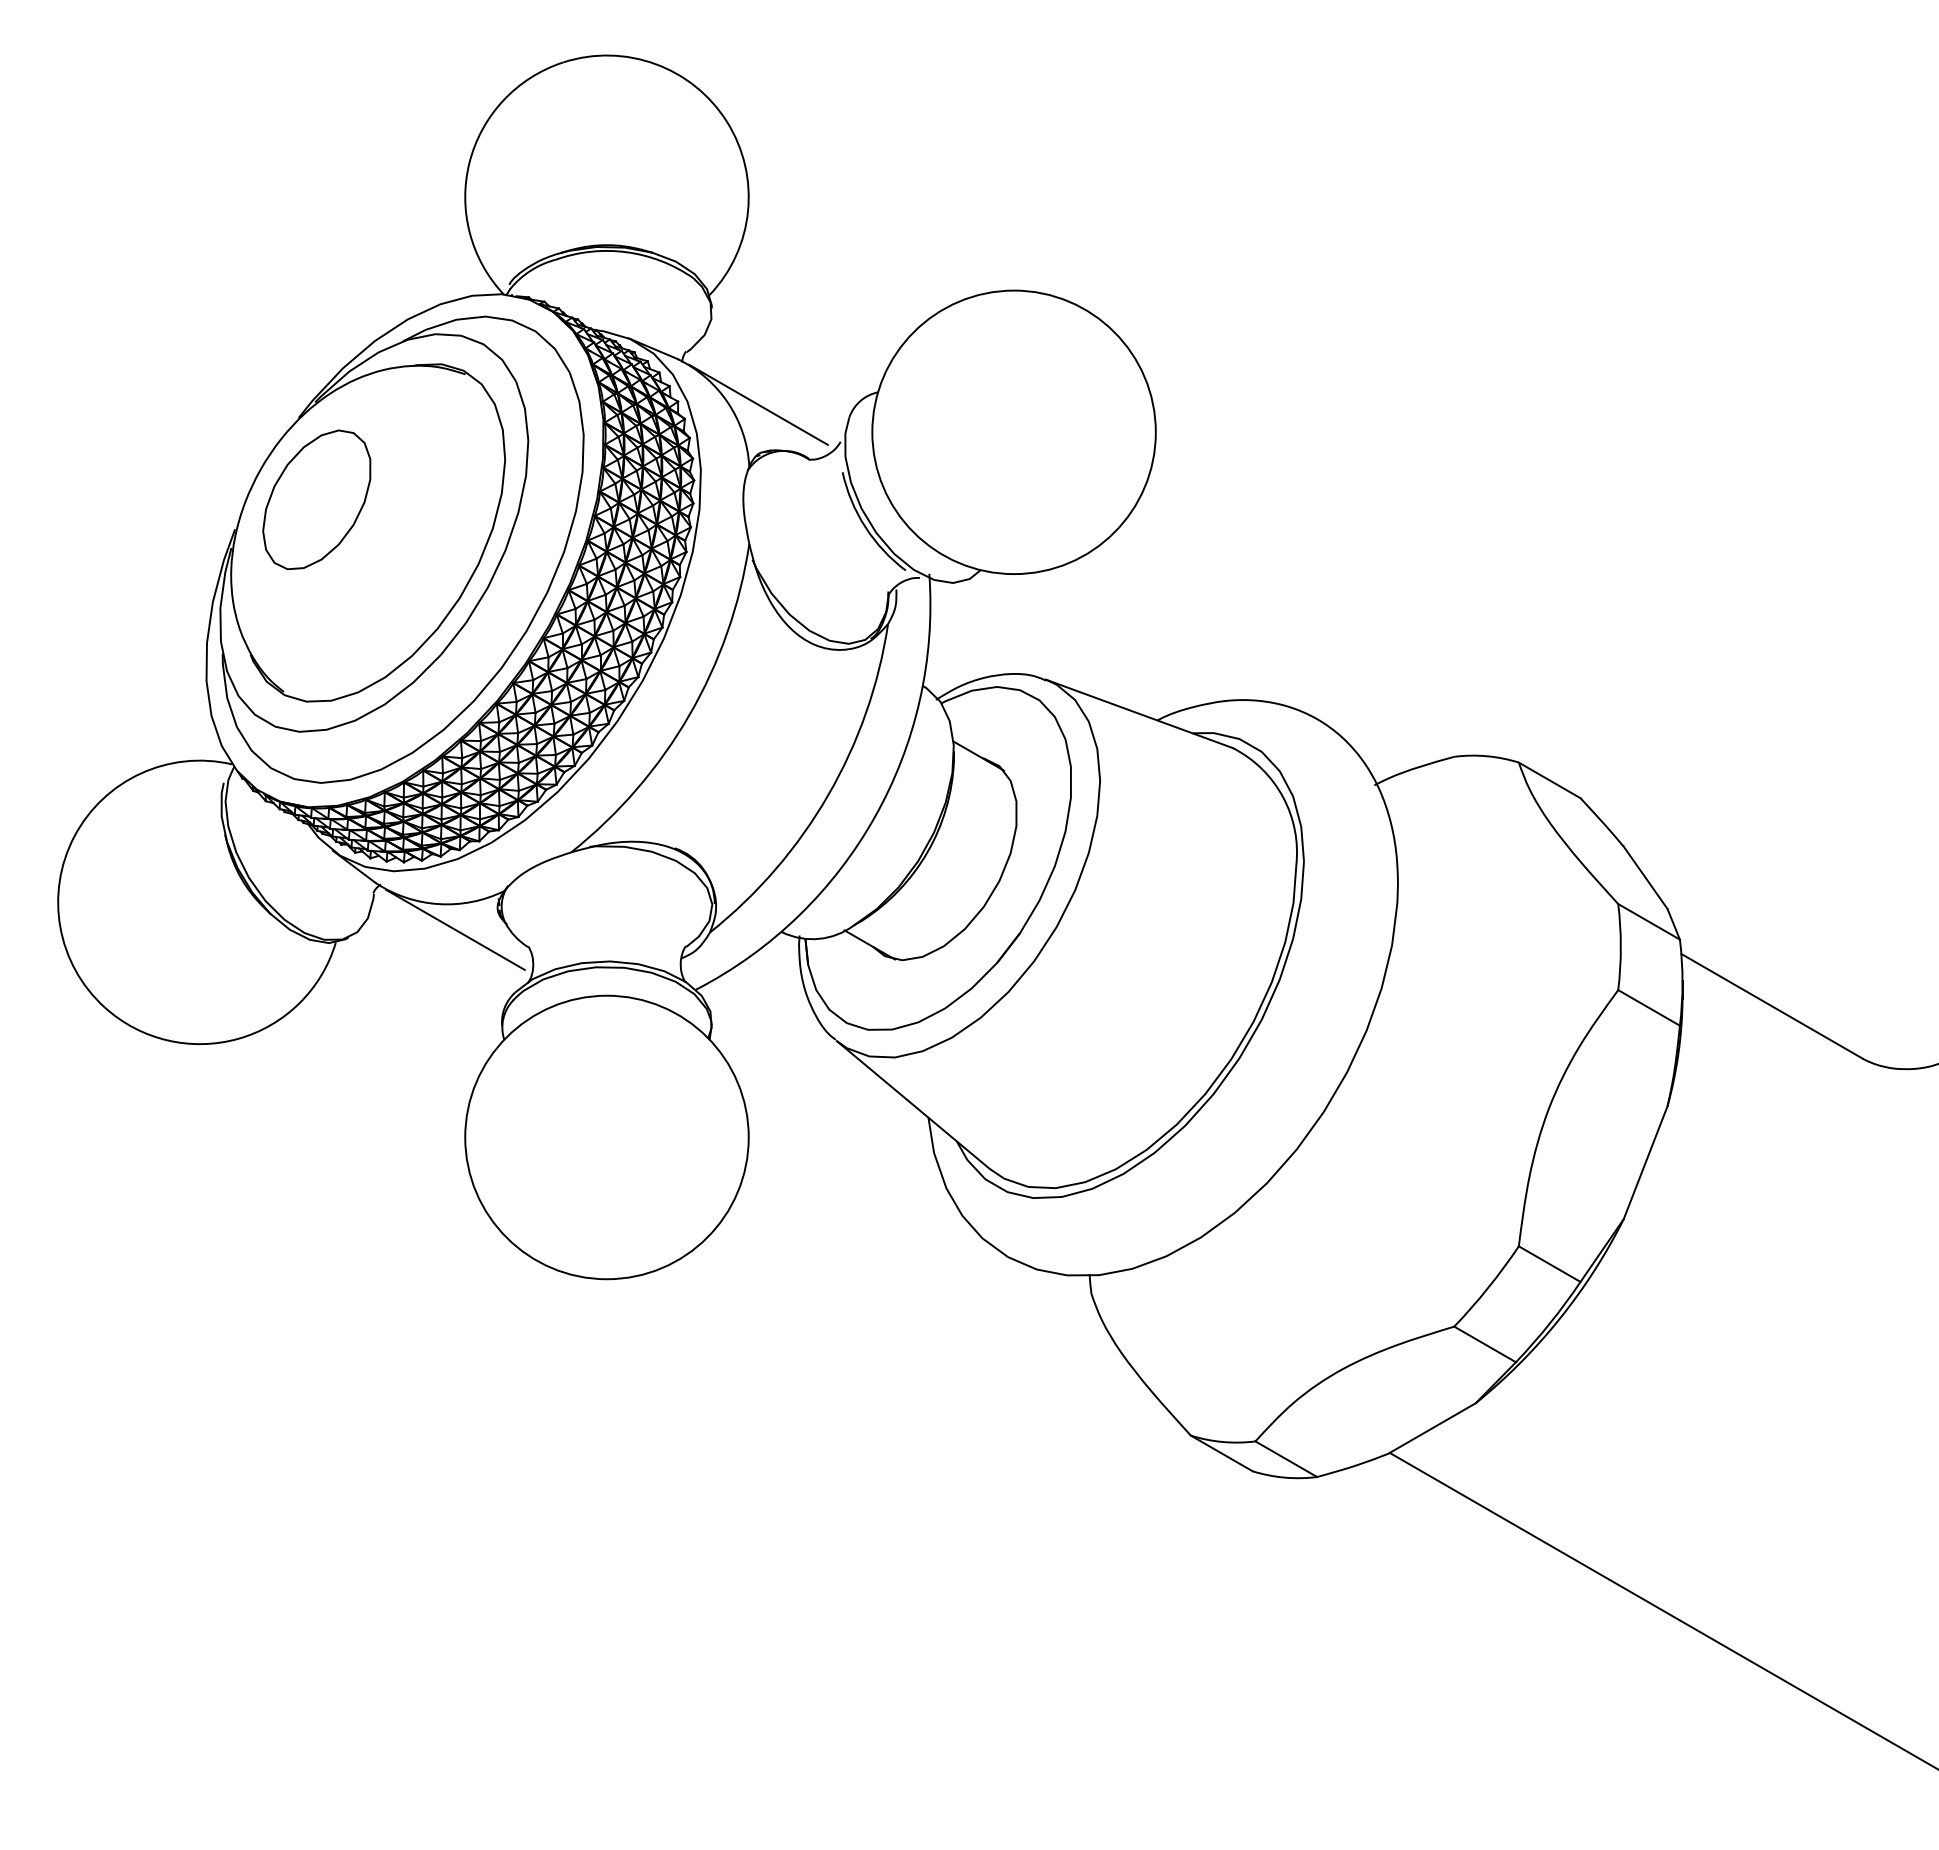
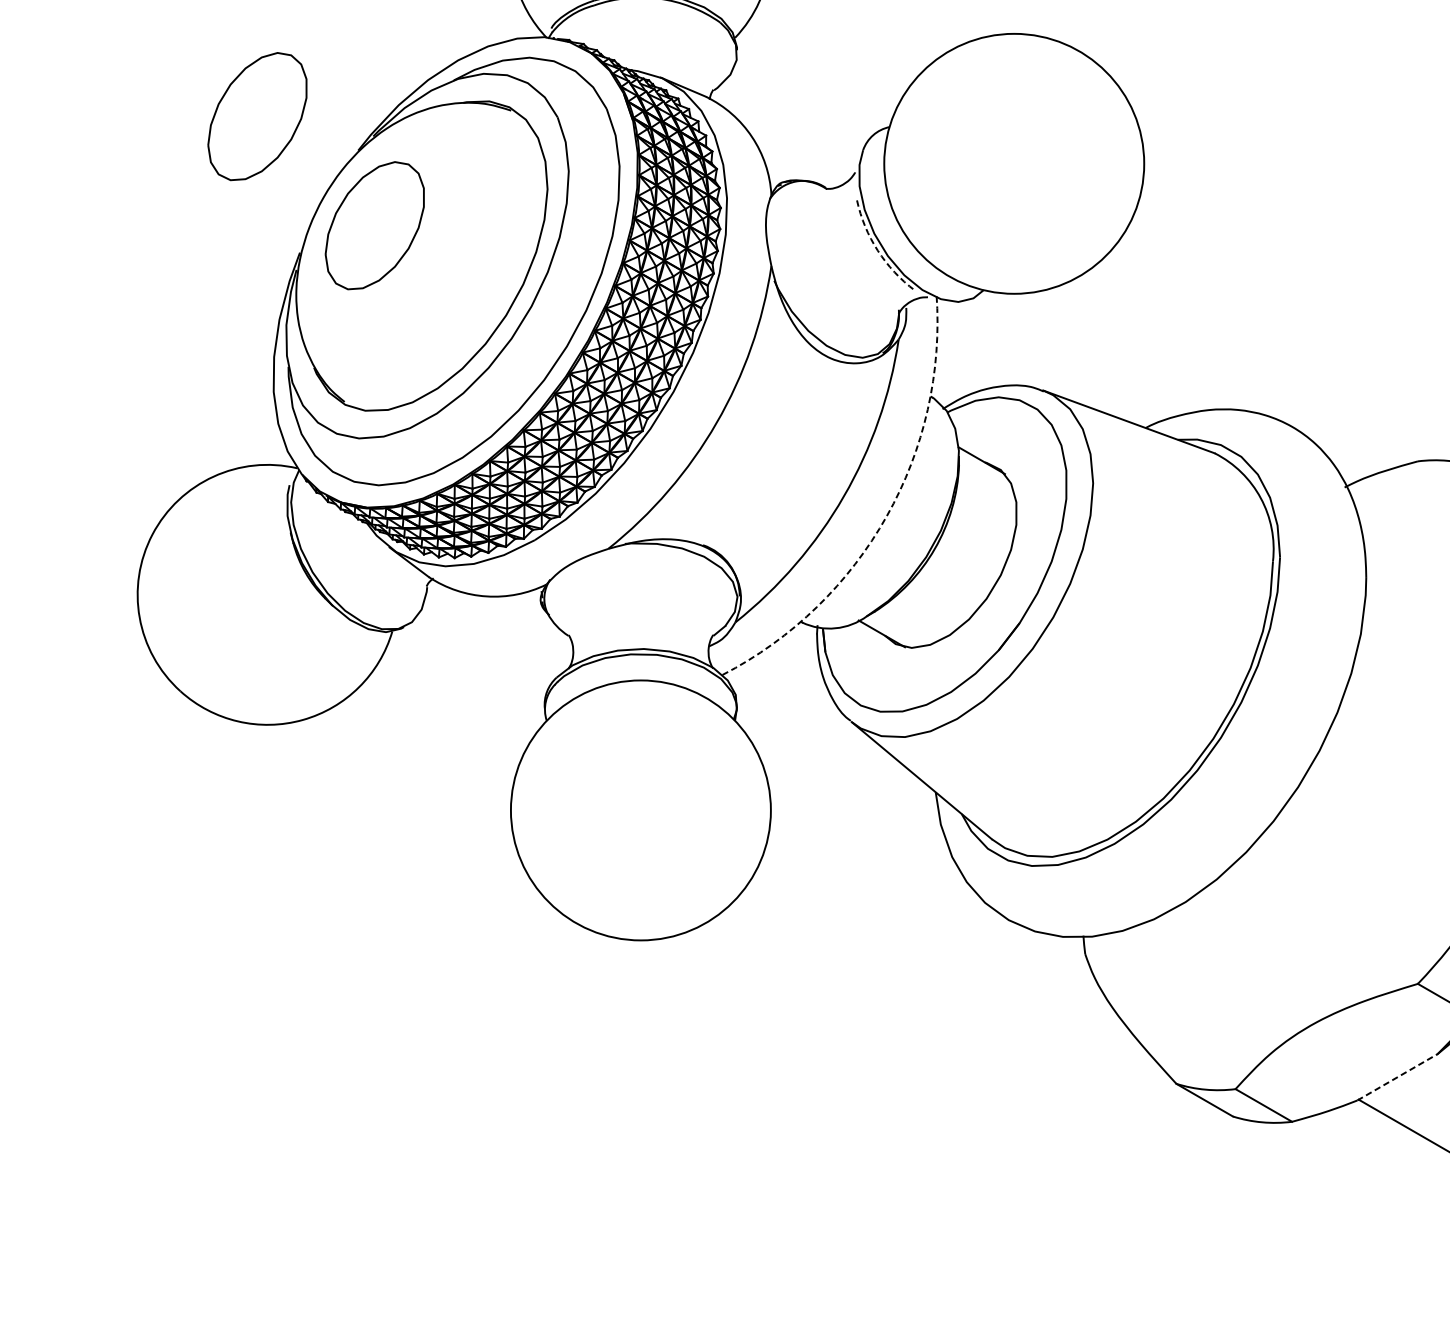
part: (188, 380) -> (257, 116), added
line: (758, 404) -> (779, 138), removed
arc: (865, 527) -> (877, 251), solid -> dashed
arc: (875, 816) -> (887, 516), solid -> dashed
line: (455, 929) -> (502, 619), removed
line: (1431, 1428) -> (1397, 1077), solid -> dashed

